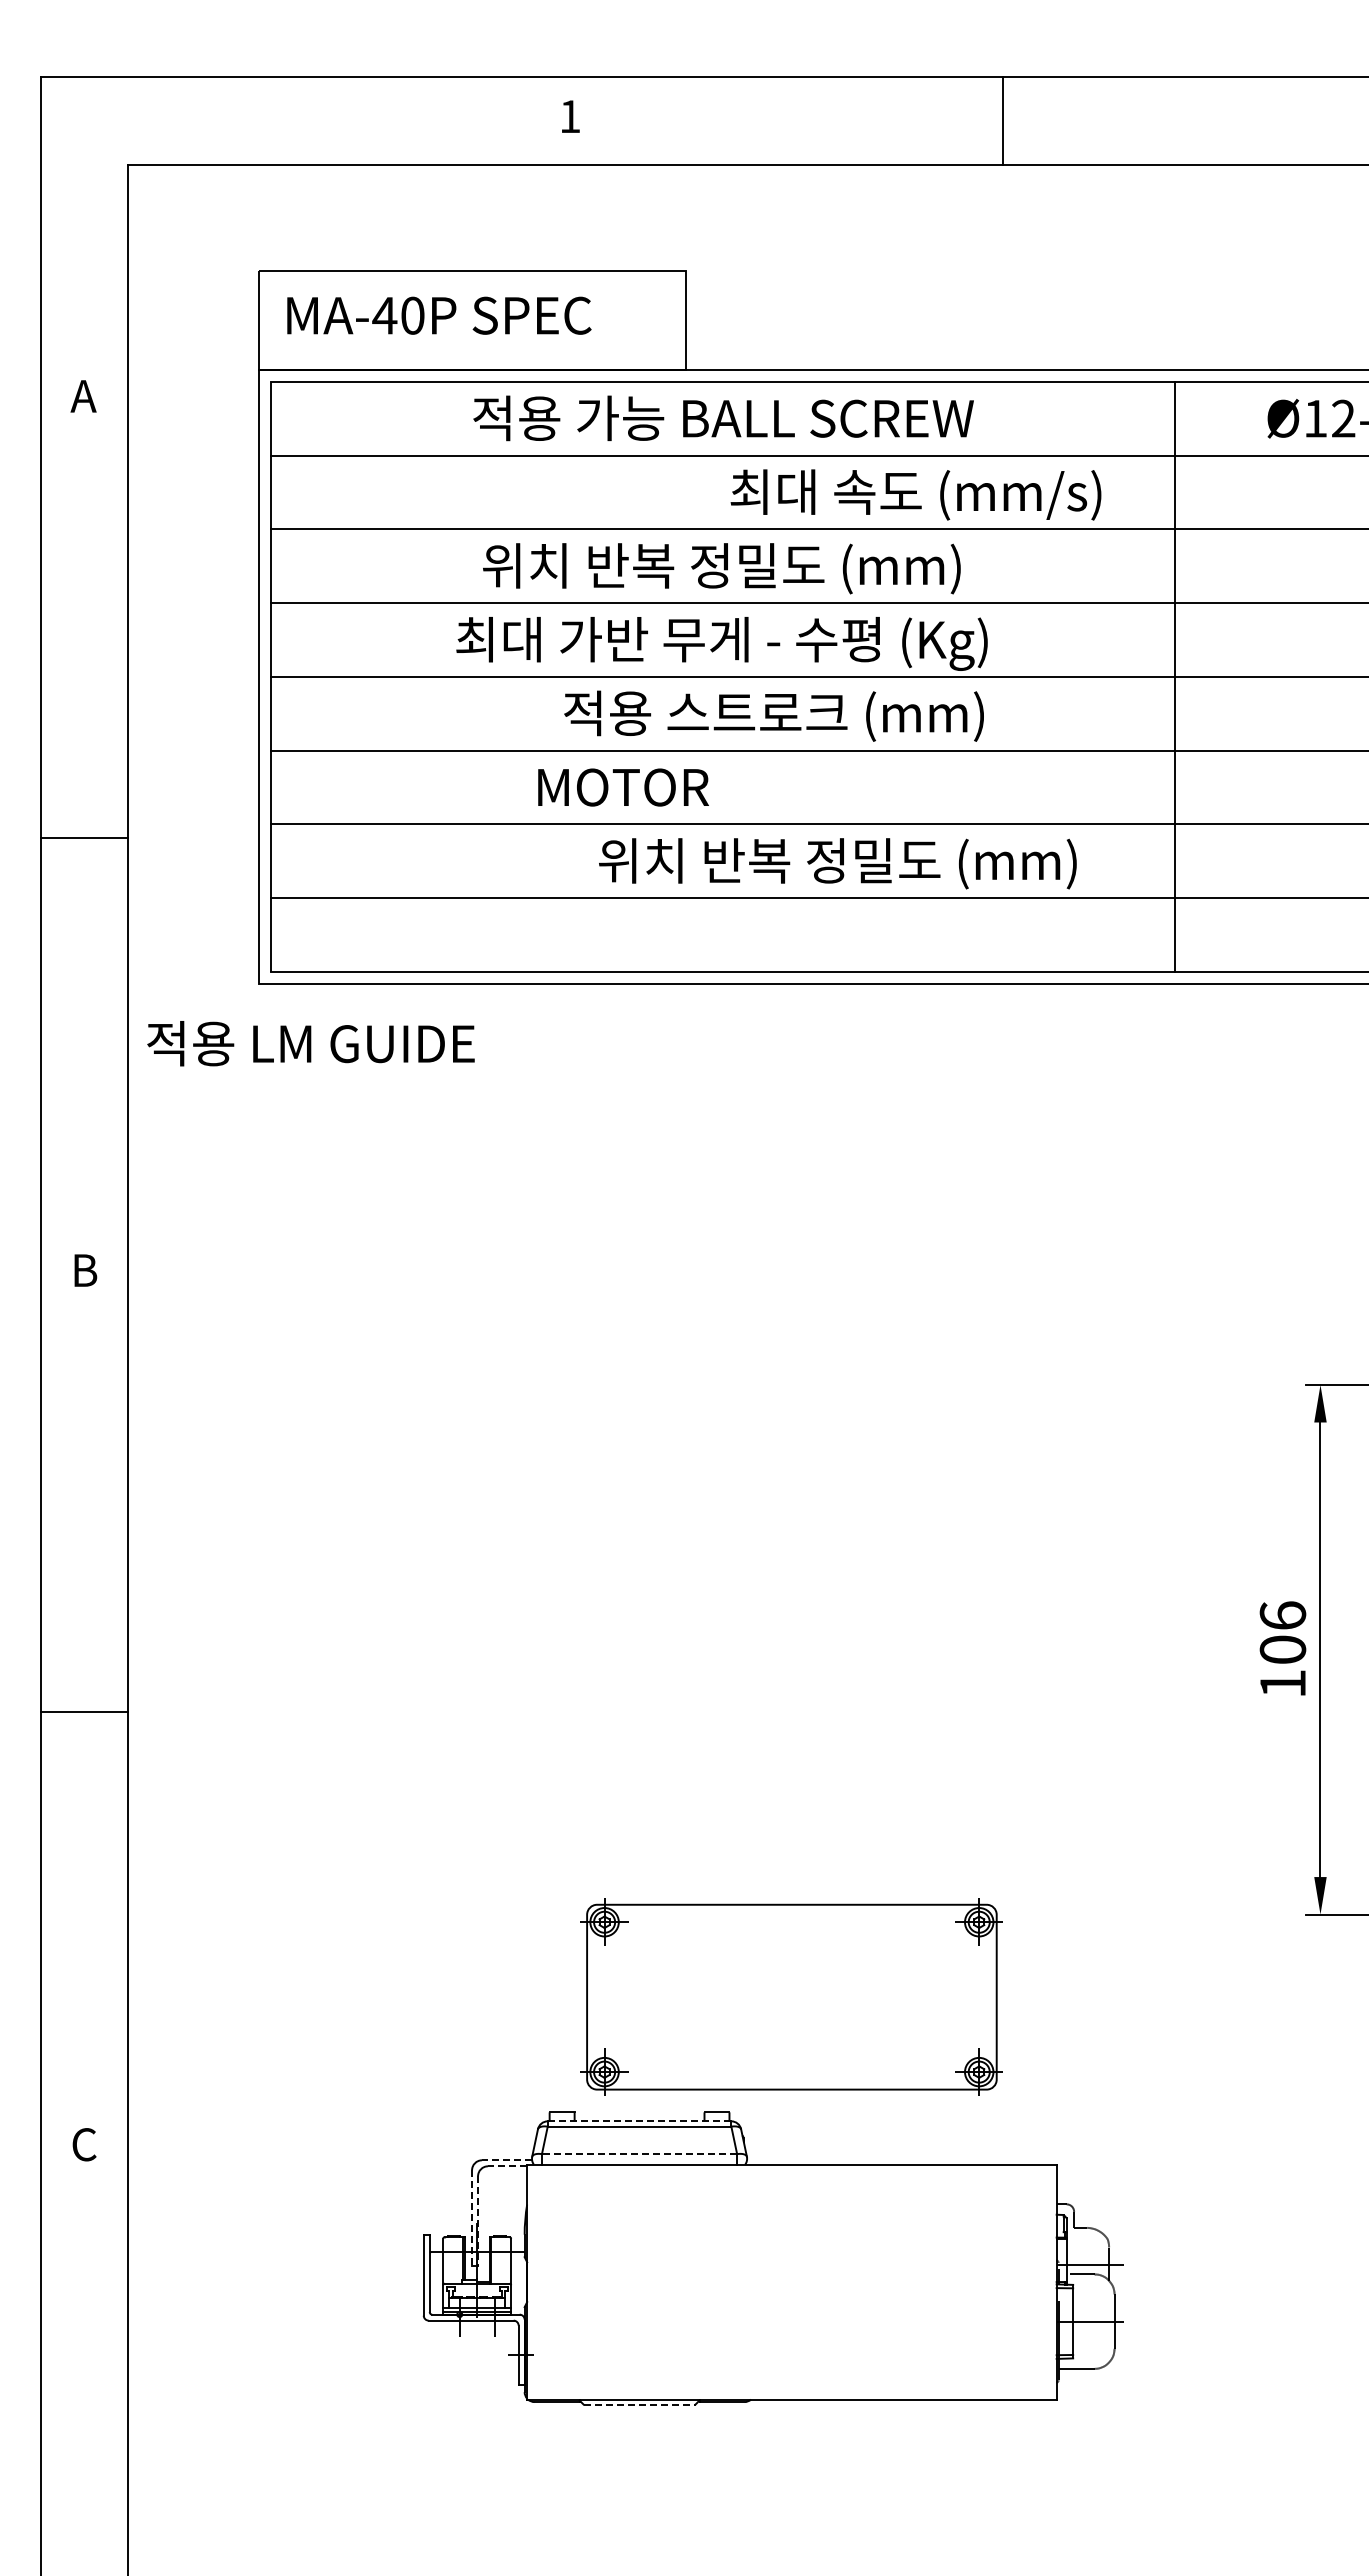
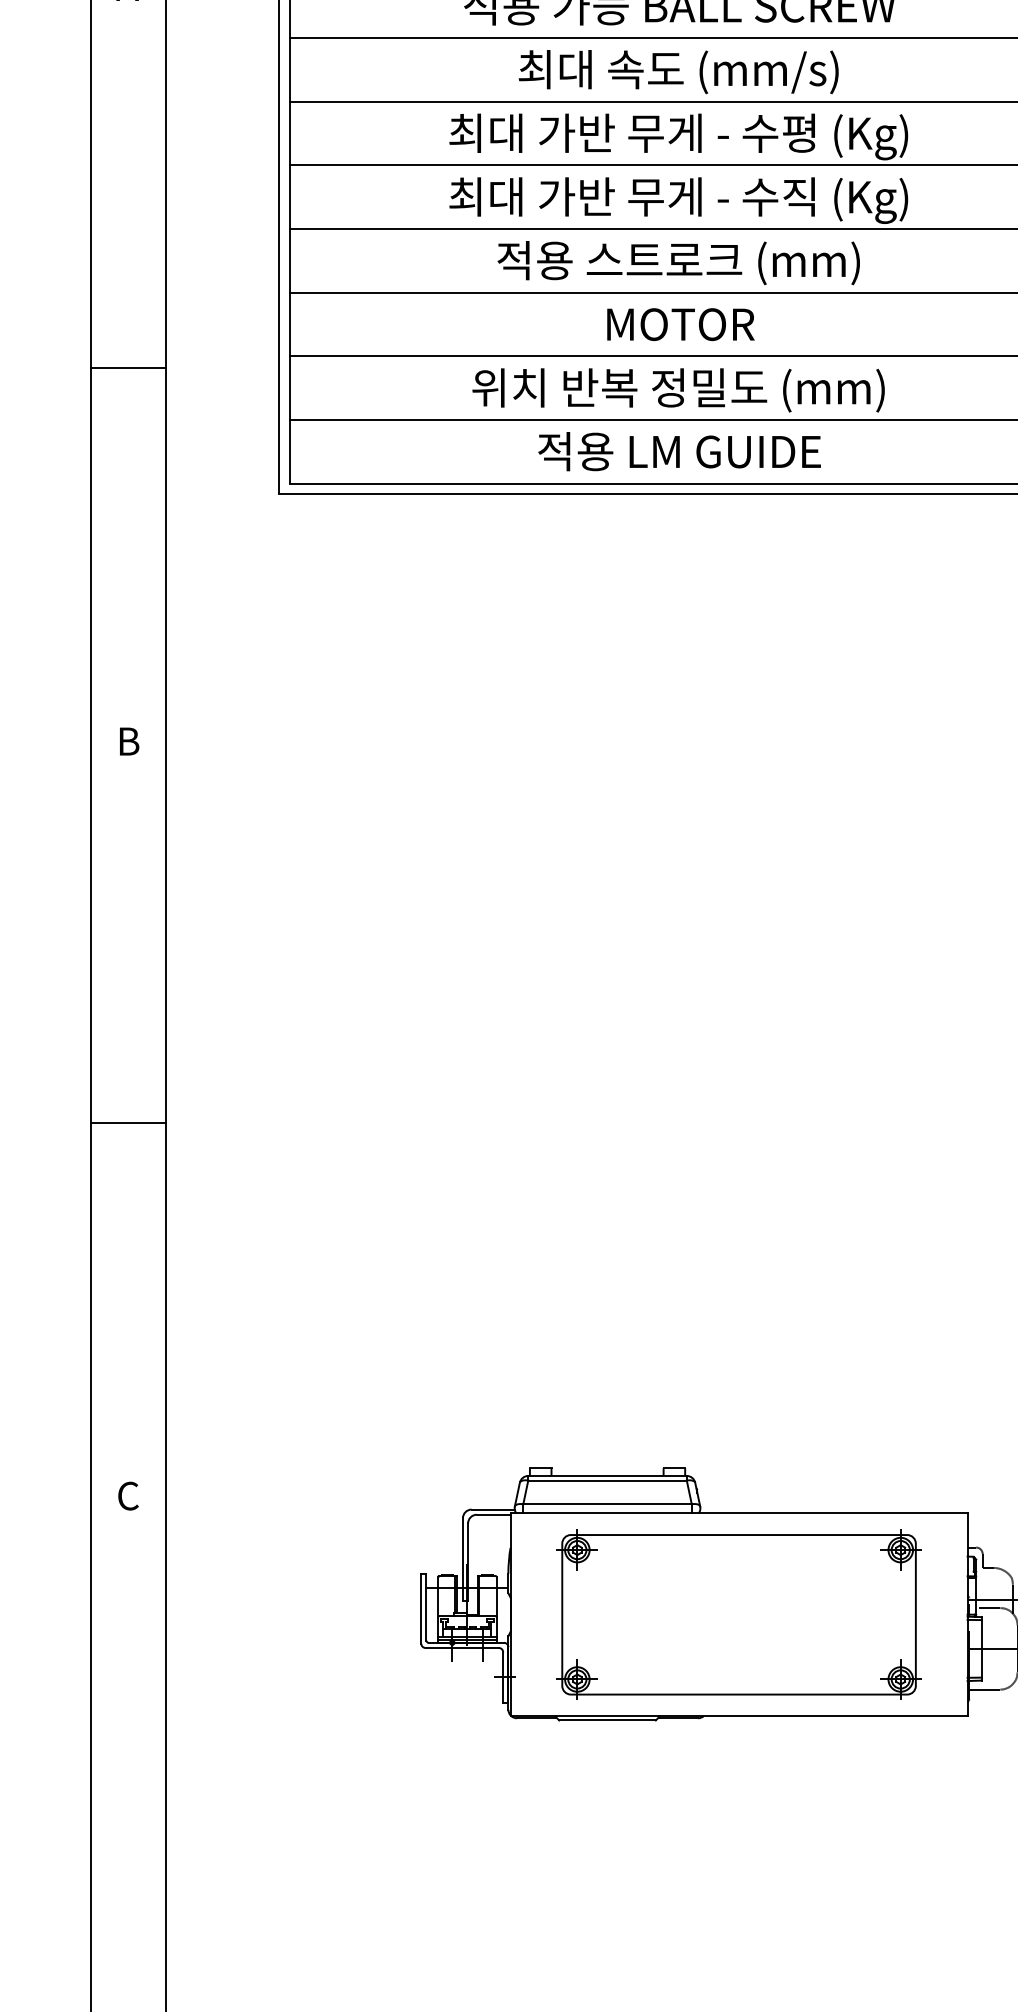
text: (915, 494) -> (678, 71), moved
text: (721, 570) -> (678, 137), 위치 반복 정밀도 (mm) -> 최대 가반 무게 - 수평 (Kg)
text: (860, 639) -> (798, 196), 최대 가반 무게 - 수평 (Kg) -> 최대 가반 무게 - 수직 (Kg)
text: (773, 715) -> (678, 262), moved
text: (623, 787) -> (680, 324), moved
text: (837, 863) -> (678, 390), moved
text: (310, 1043) -> (679, 451), moved
part: (791, 1996) -> (738, 1614), moved
line: (639, 2121) -> (607, 1476), dashed -> solid
line: (639, 2154) -> (607, 1504), dashed -> solid
line: (506, 2160) -> (492, 1509), dashed -> solid
line: (507, 2166) -> (493, 1514), dashed -> solid
line: (472, 2218) -> (463, 1559), dashed -> solid
line: (478, 2221) -> (468, 1562), dashed -> solid
line: (639, 2404) -> (607, 1720), dashed -> solid

